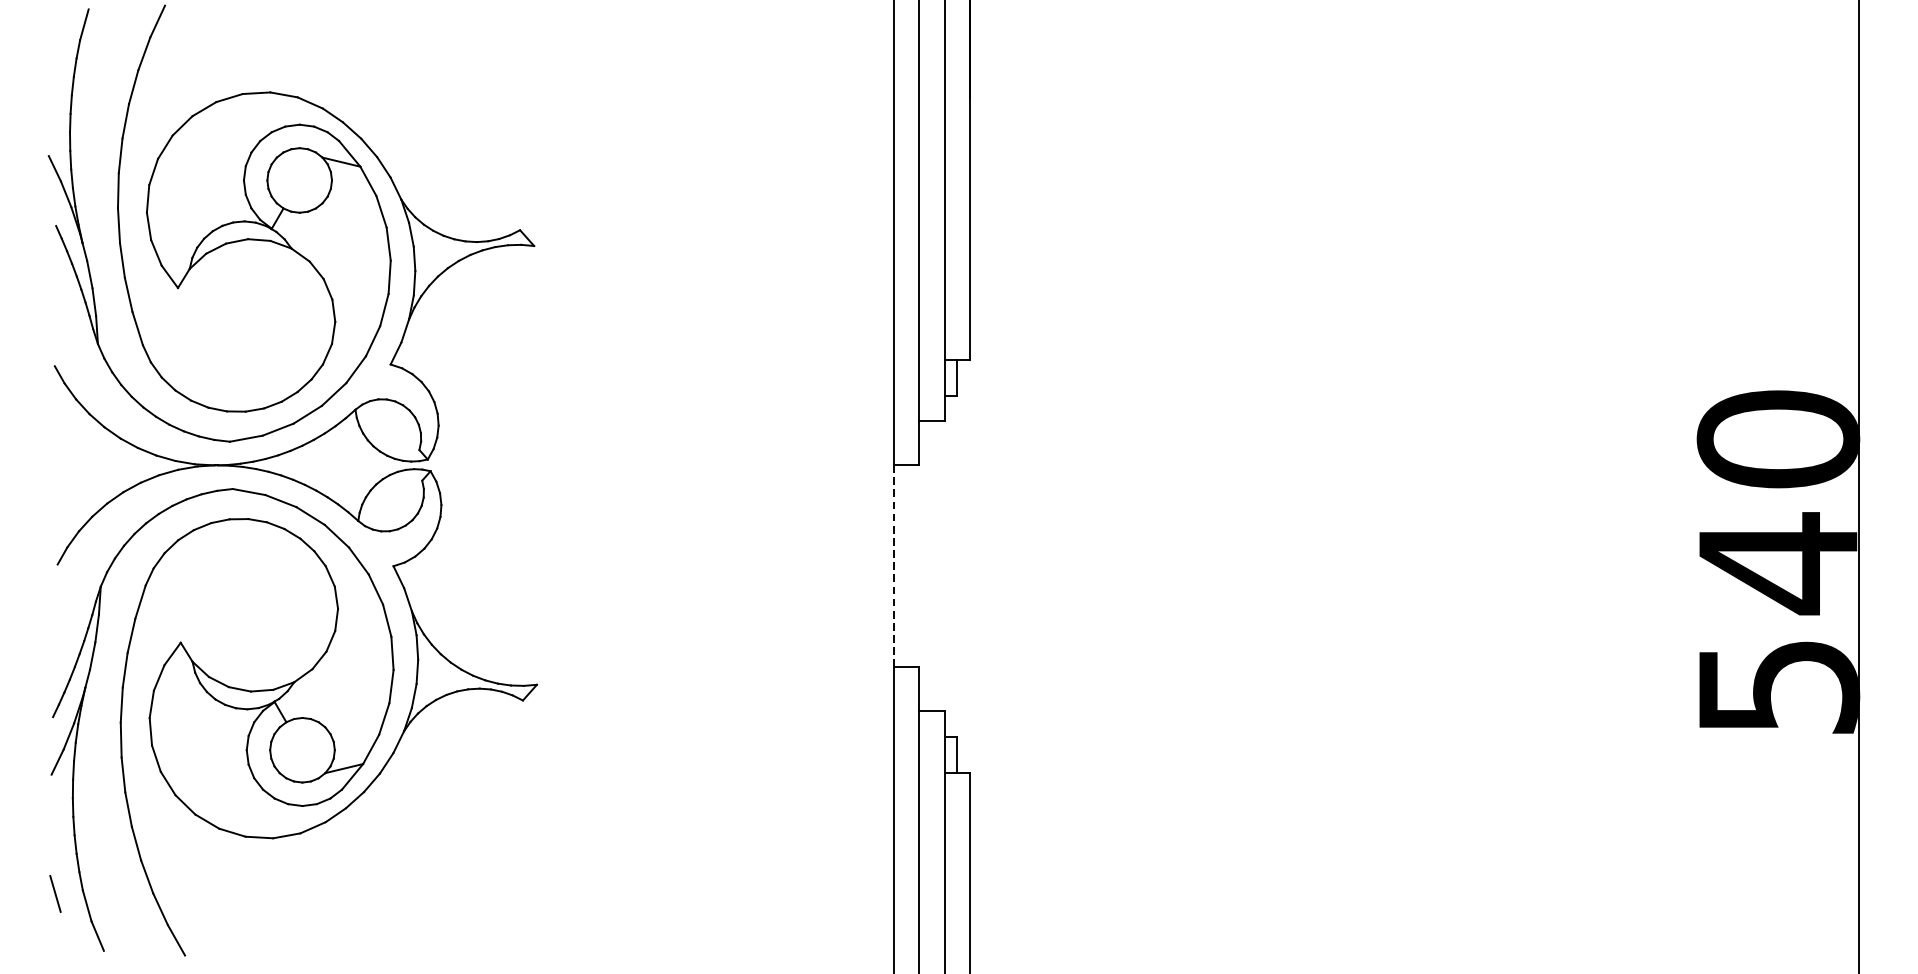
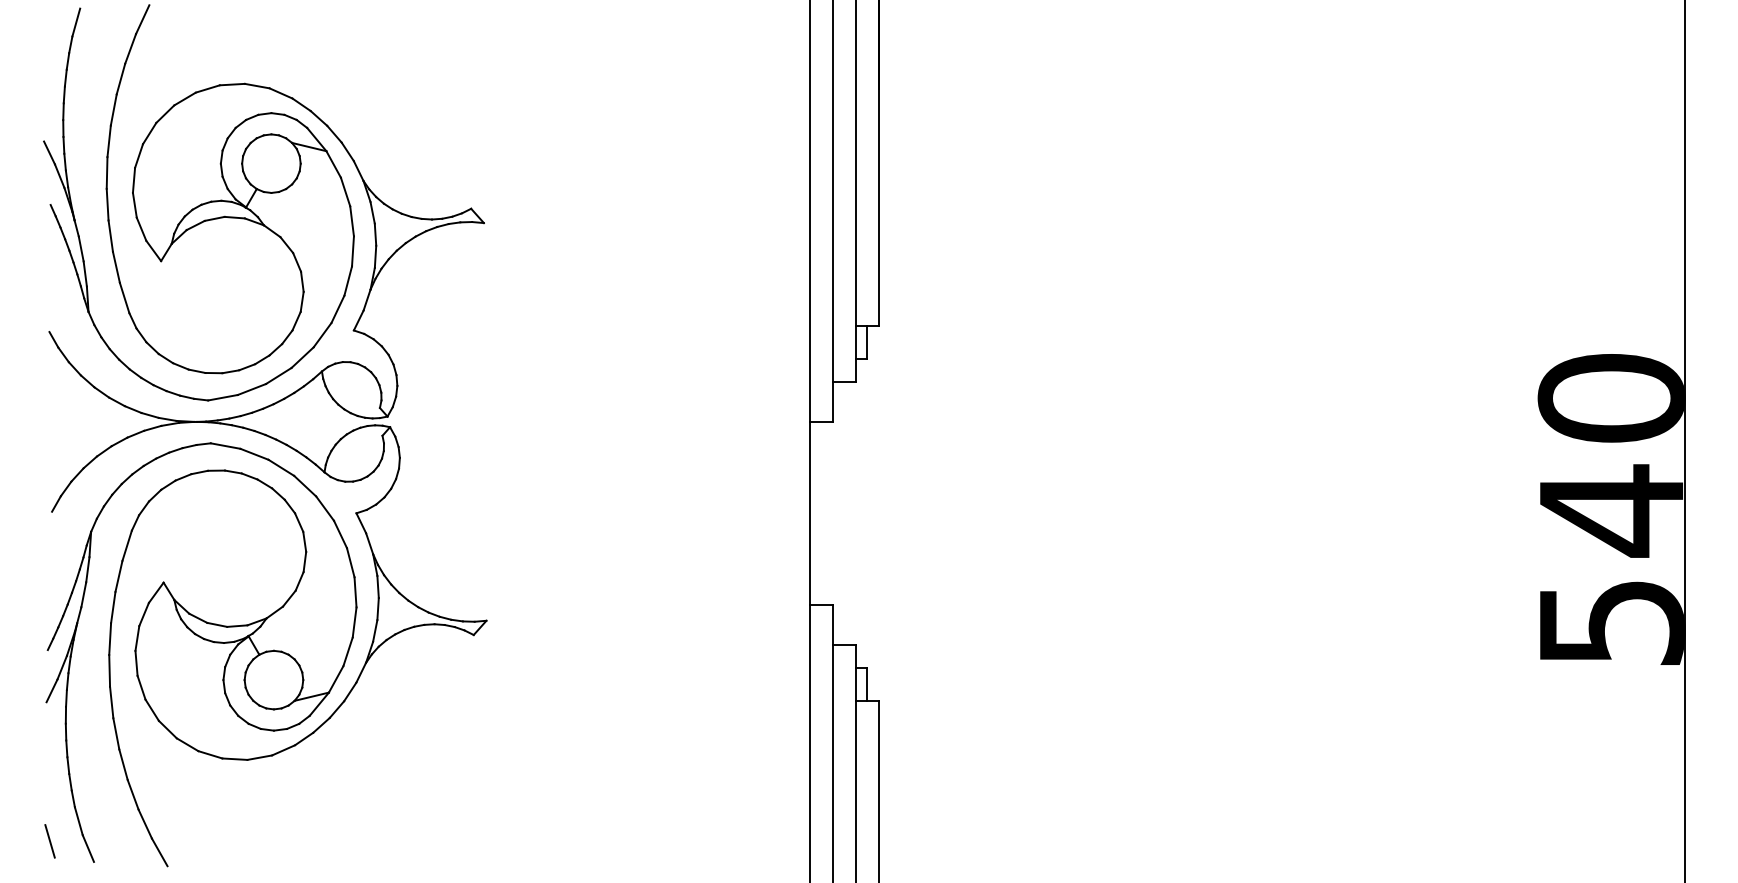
line: (894, 565) -> (810, 512), dashed -> solid
line: (54, 894) -> (49, 841), moved

